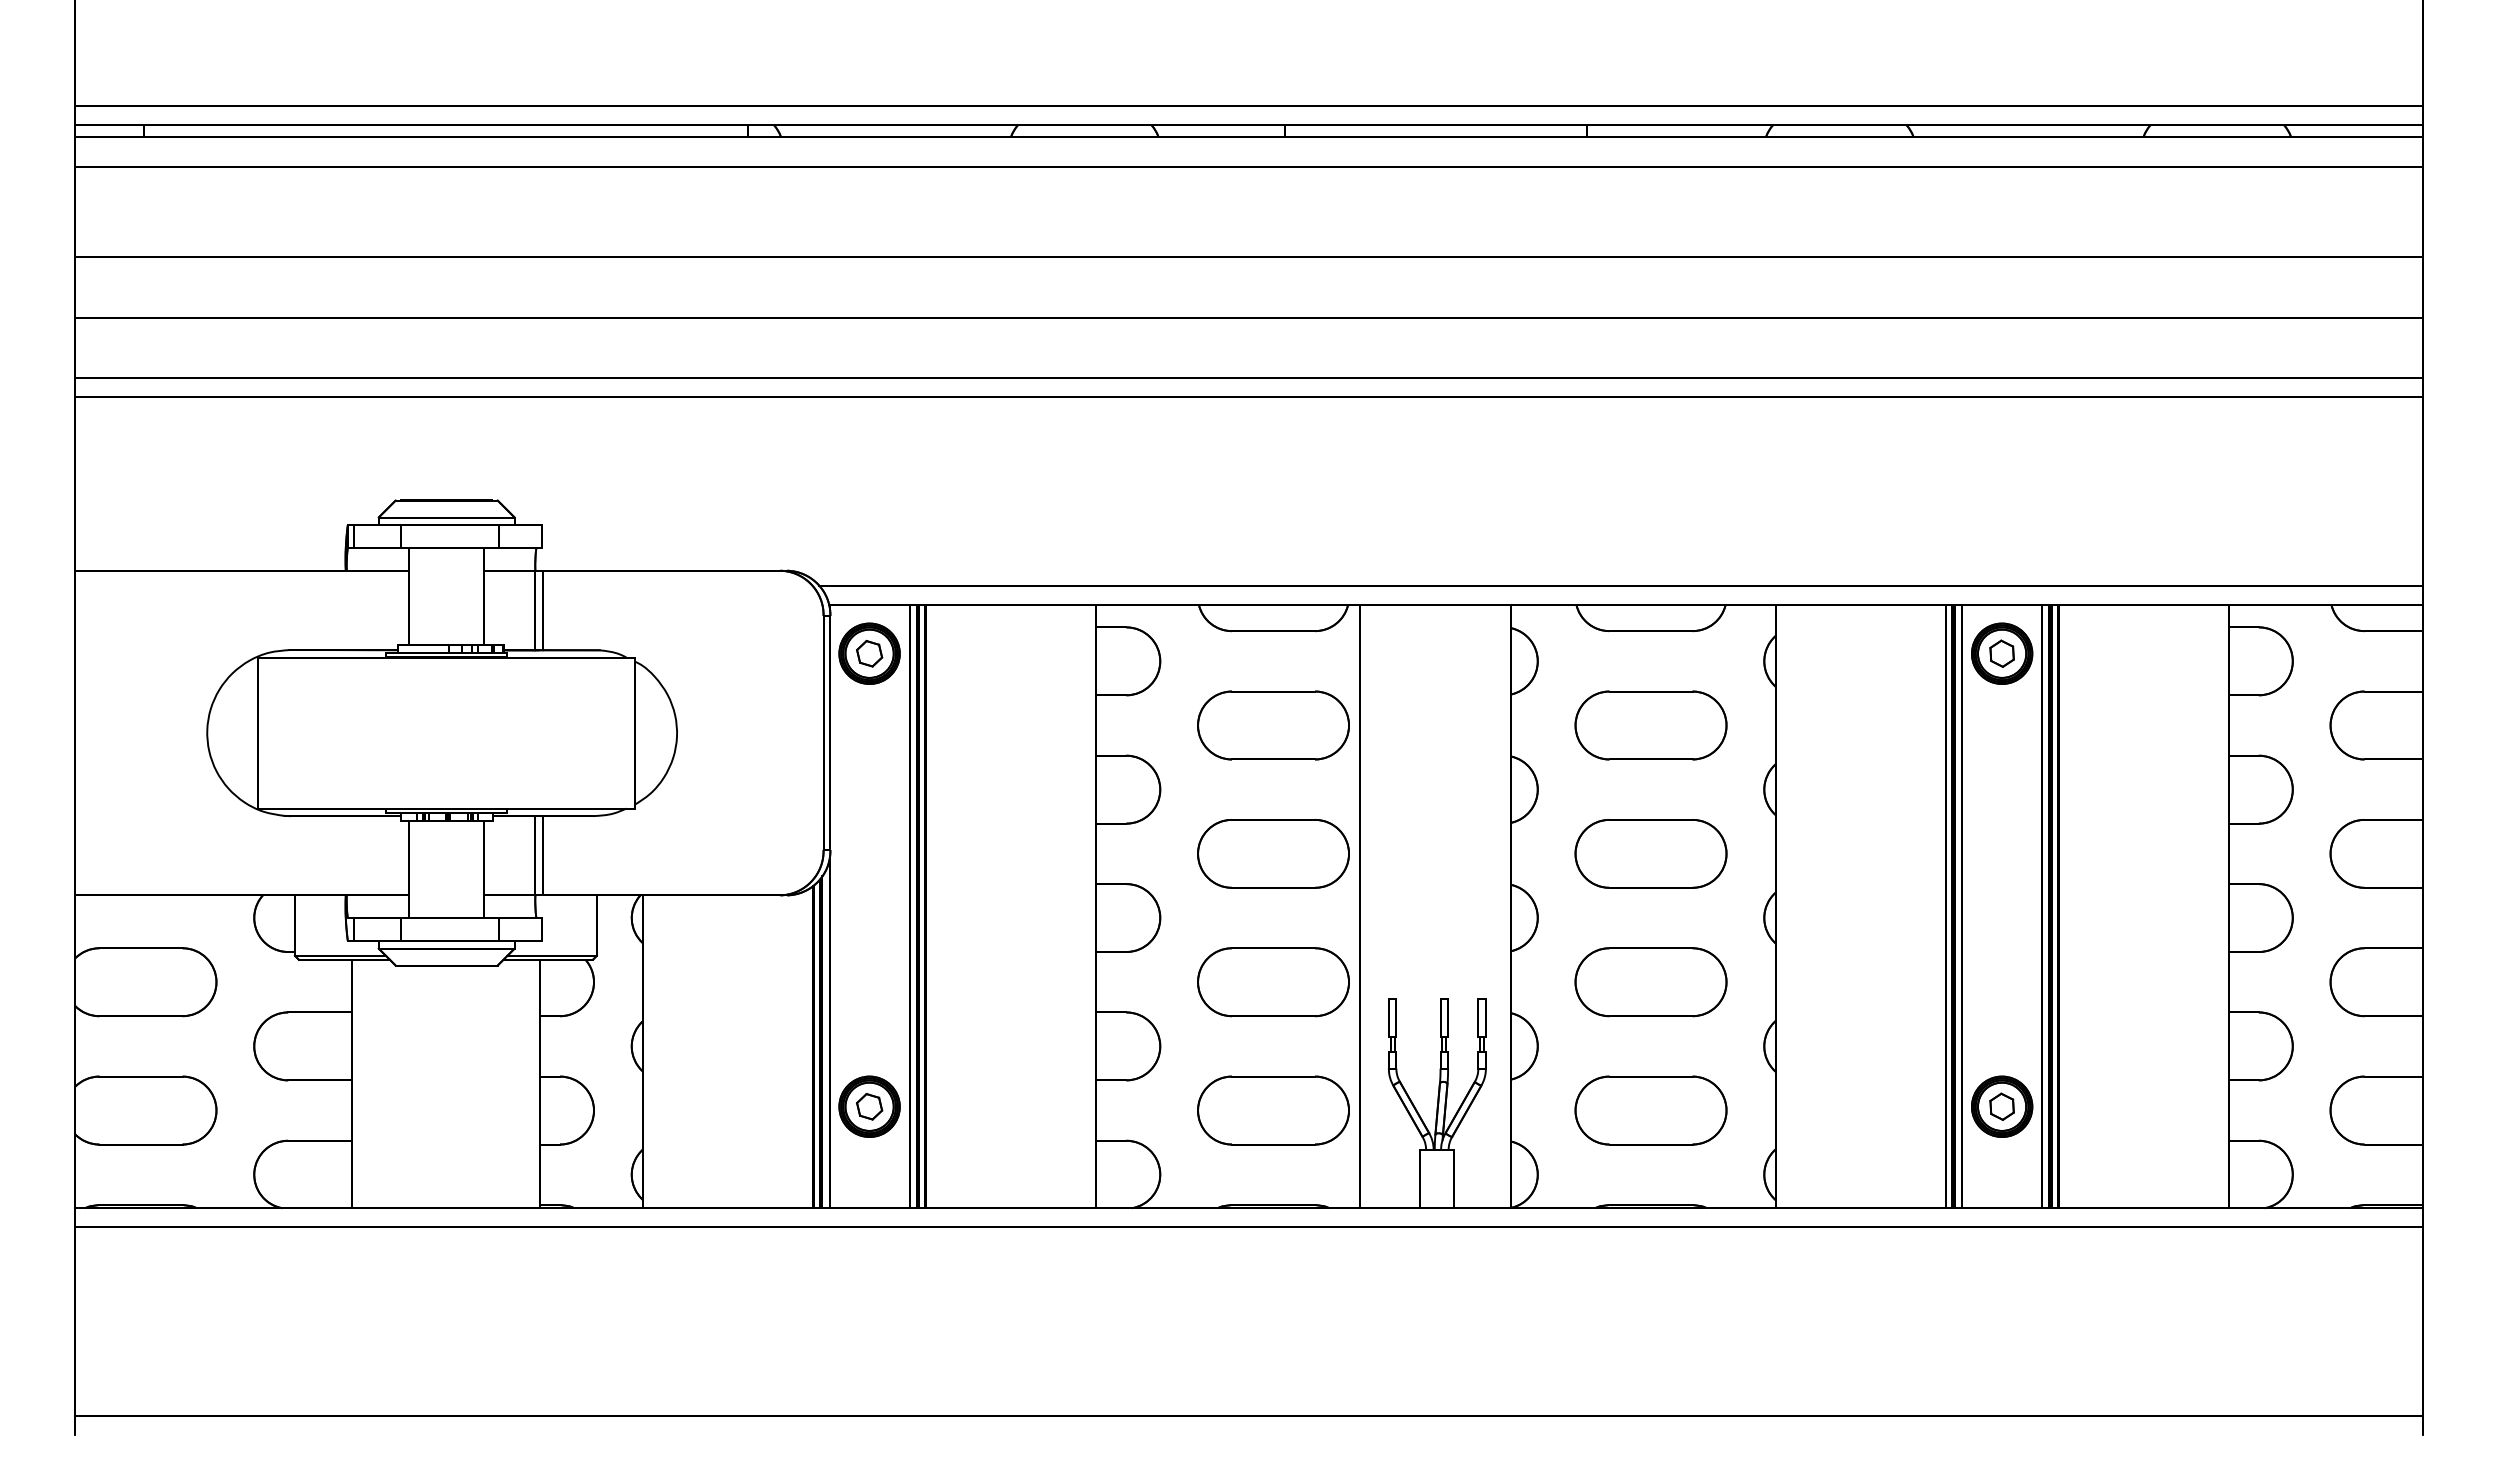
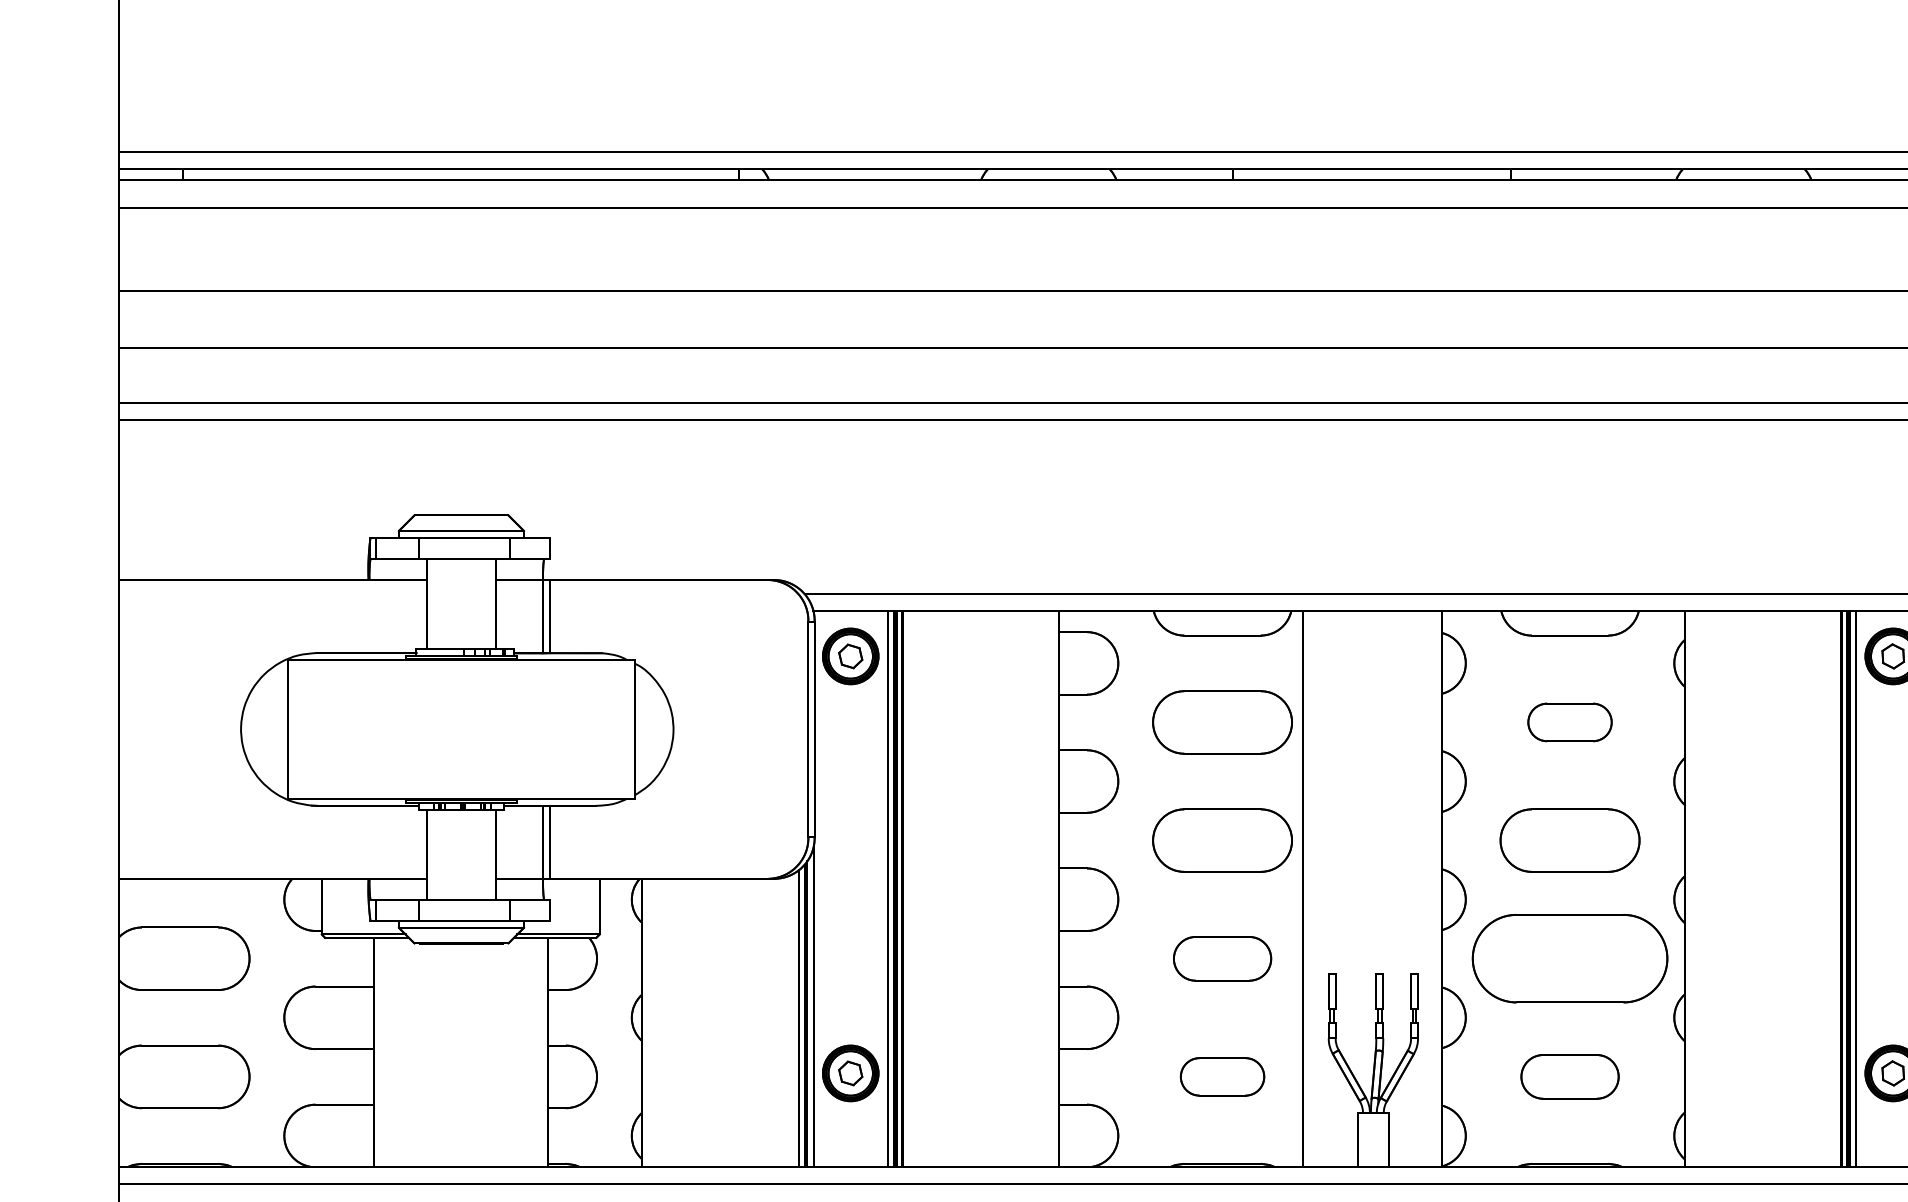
part: (1650, 725) -> (1569, 722), size x0.6
part: (1273, 982) -> (1222, 959), size x0.7
part: (1650, 982) -> (1569, 959), size x1.4
part: (1273, 1110) -> (1222, 1076), size x0.6
part: (1650, 1110) -> (1569, 1076), size x0.7

